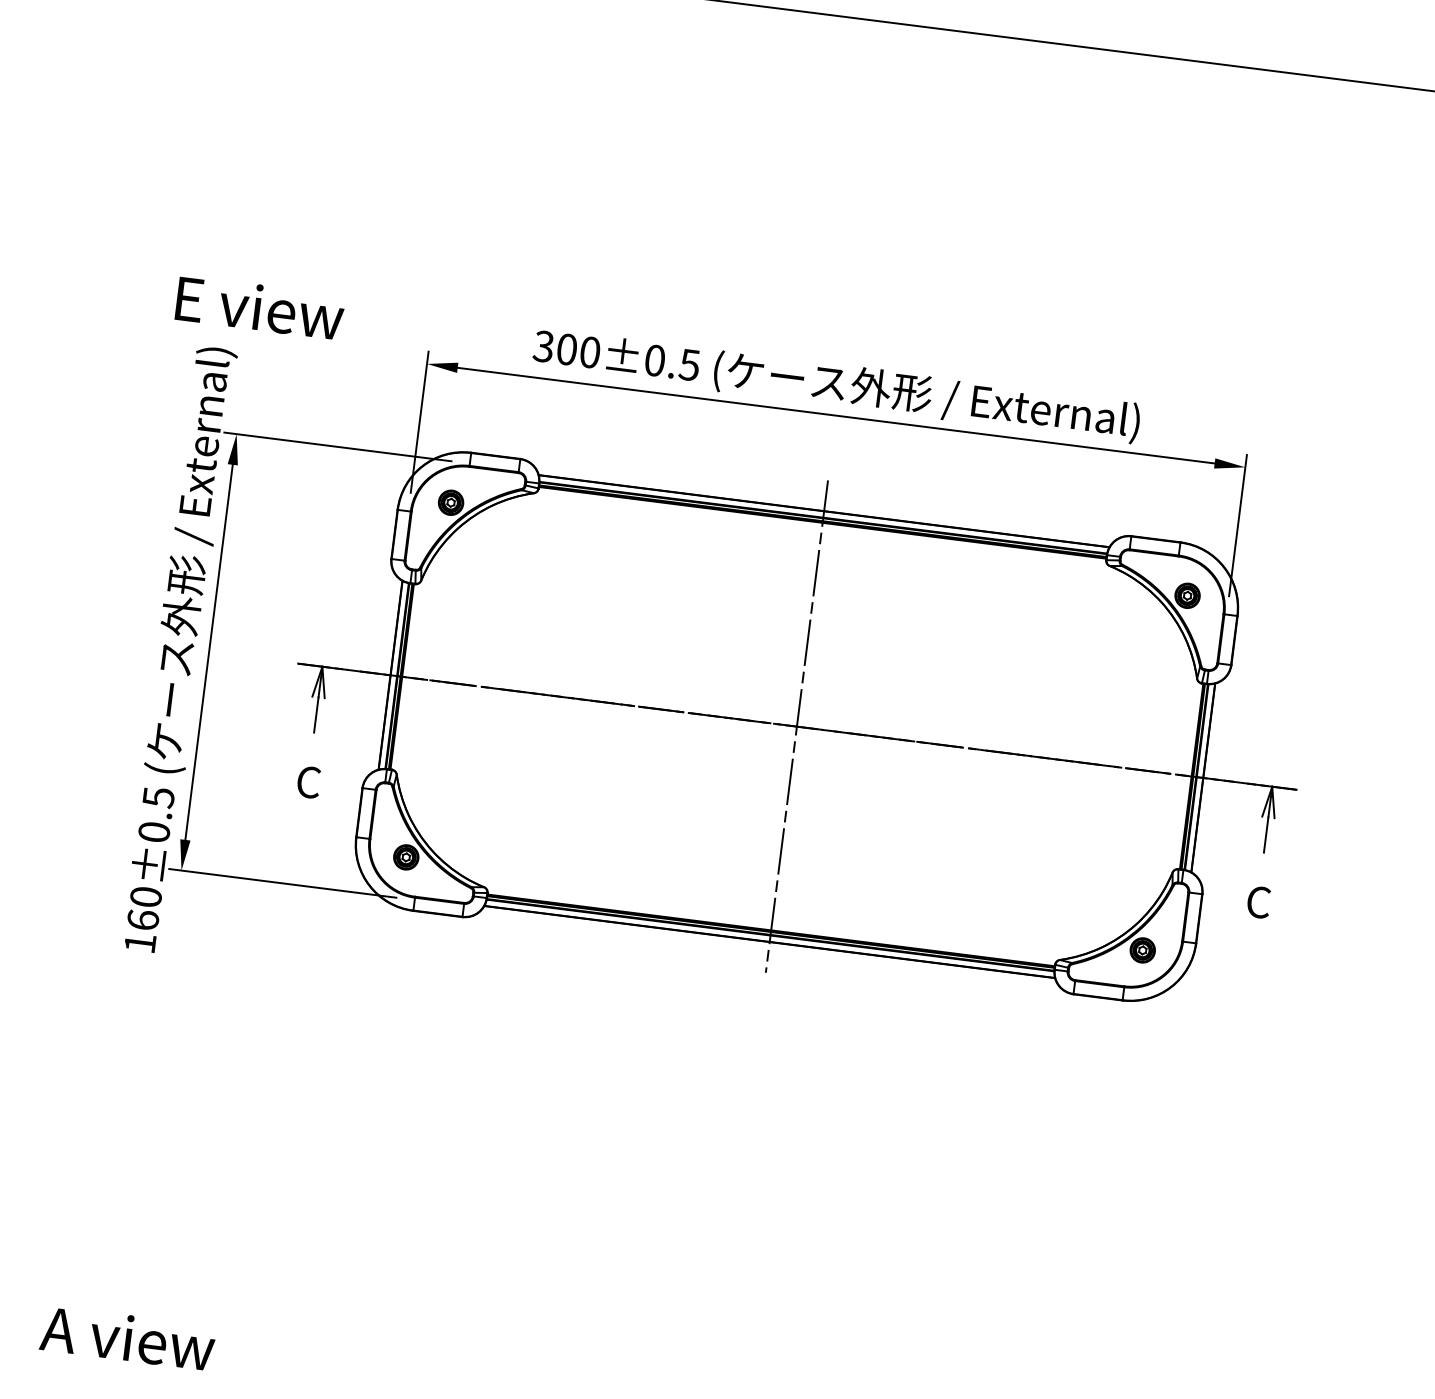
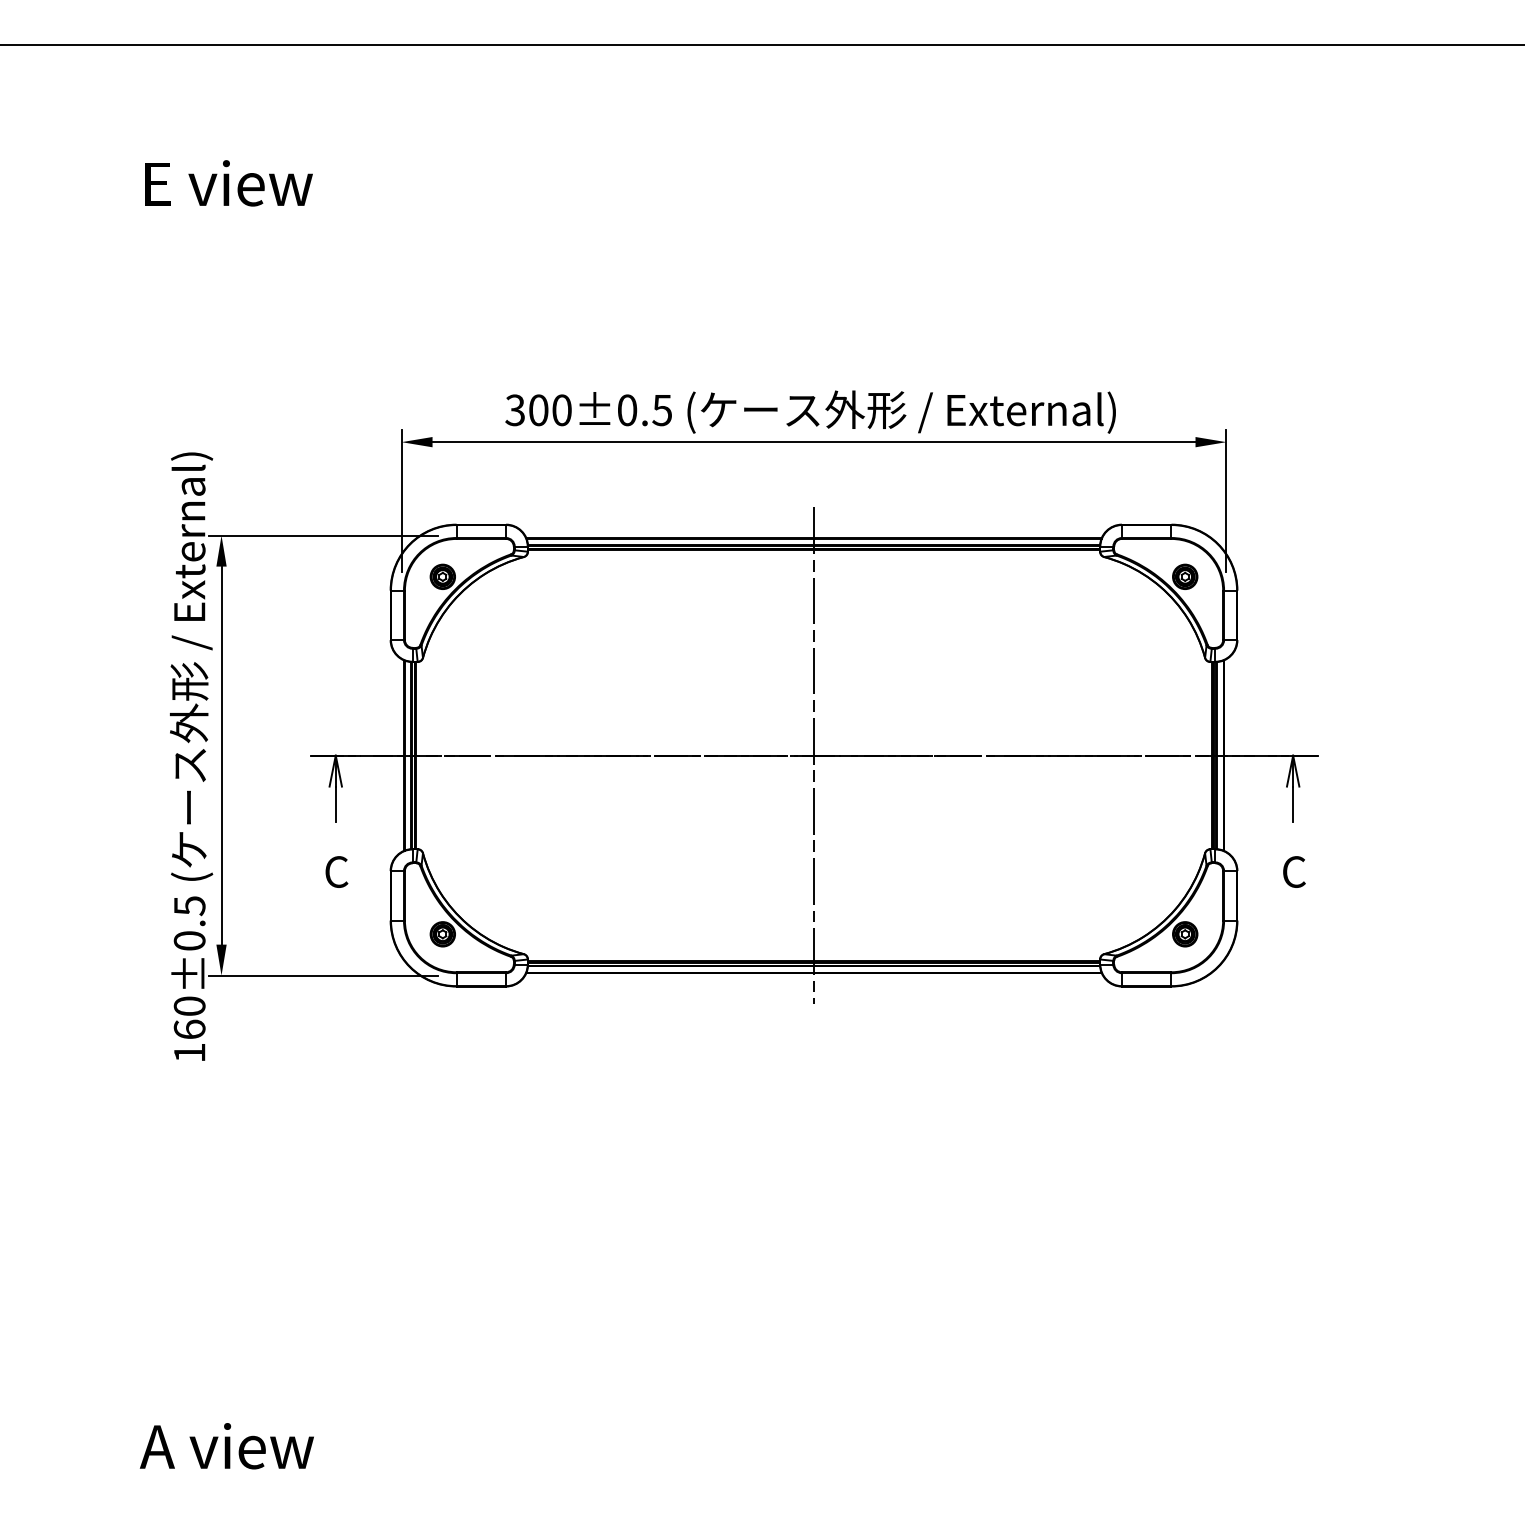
text: (259, 307) -> (228, 183), moved

